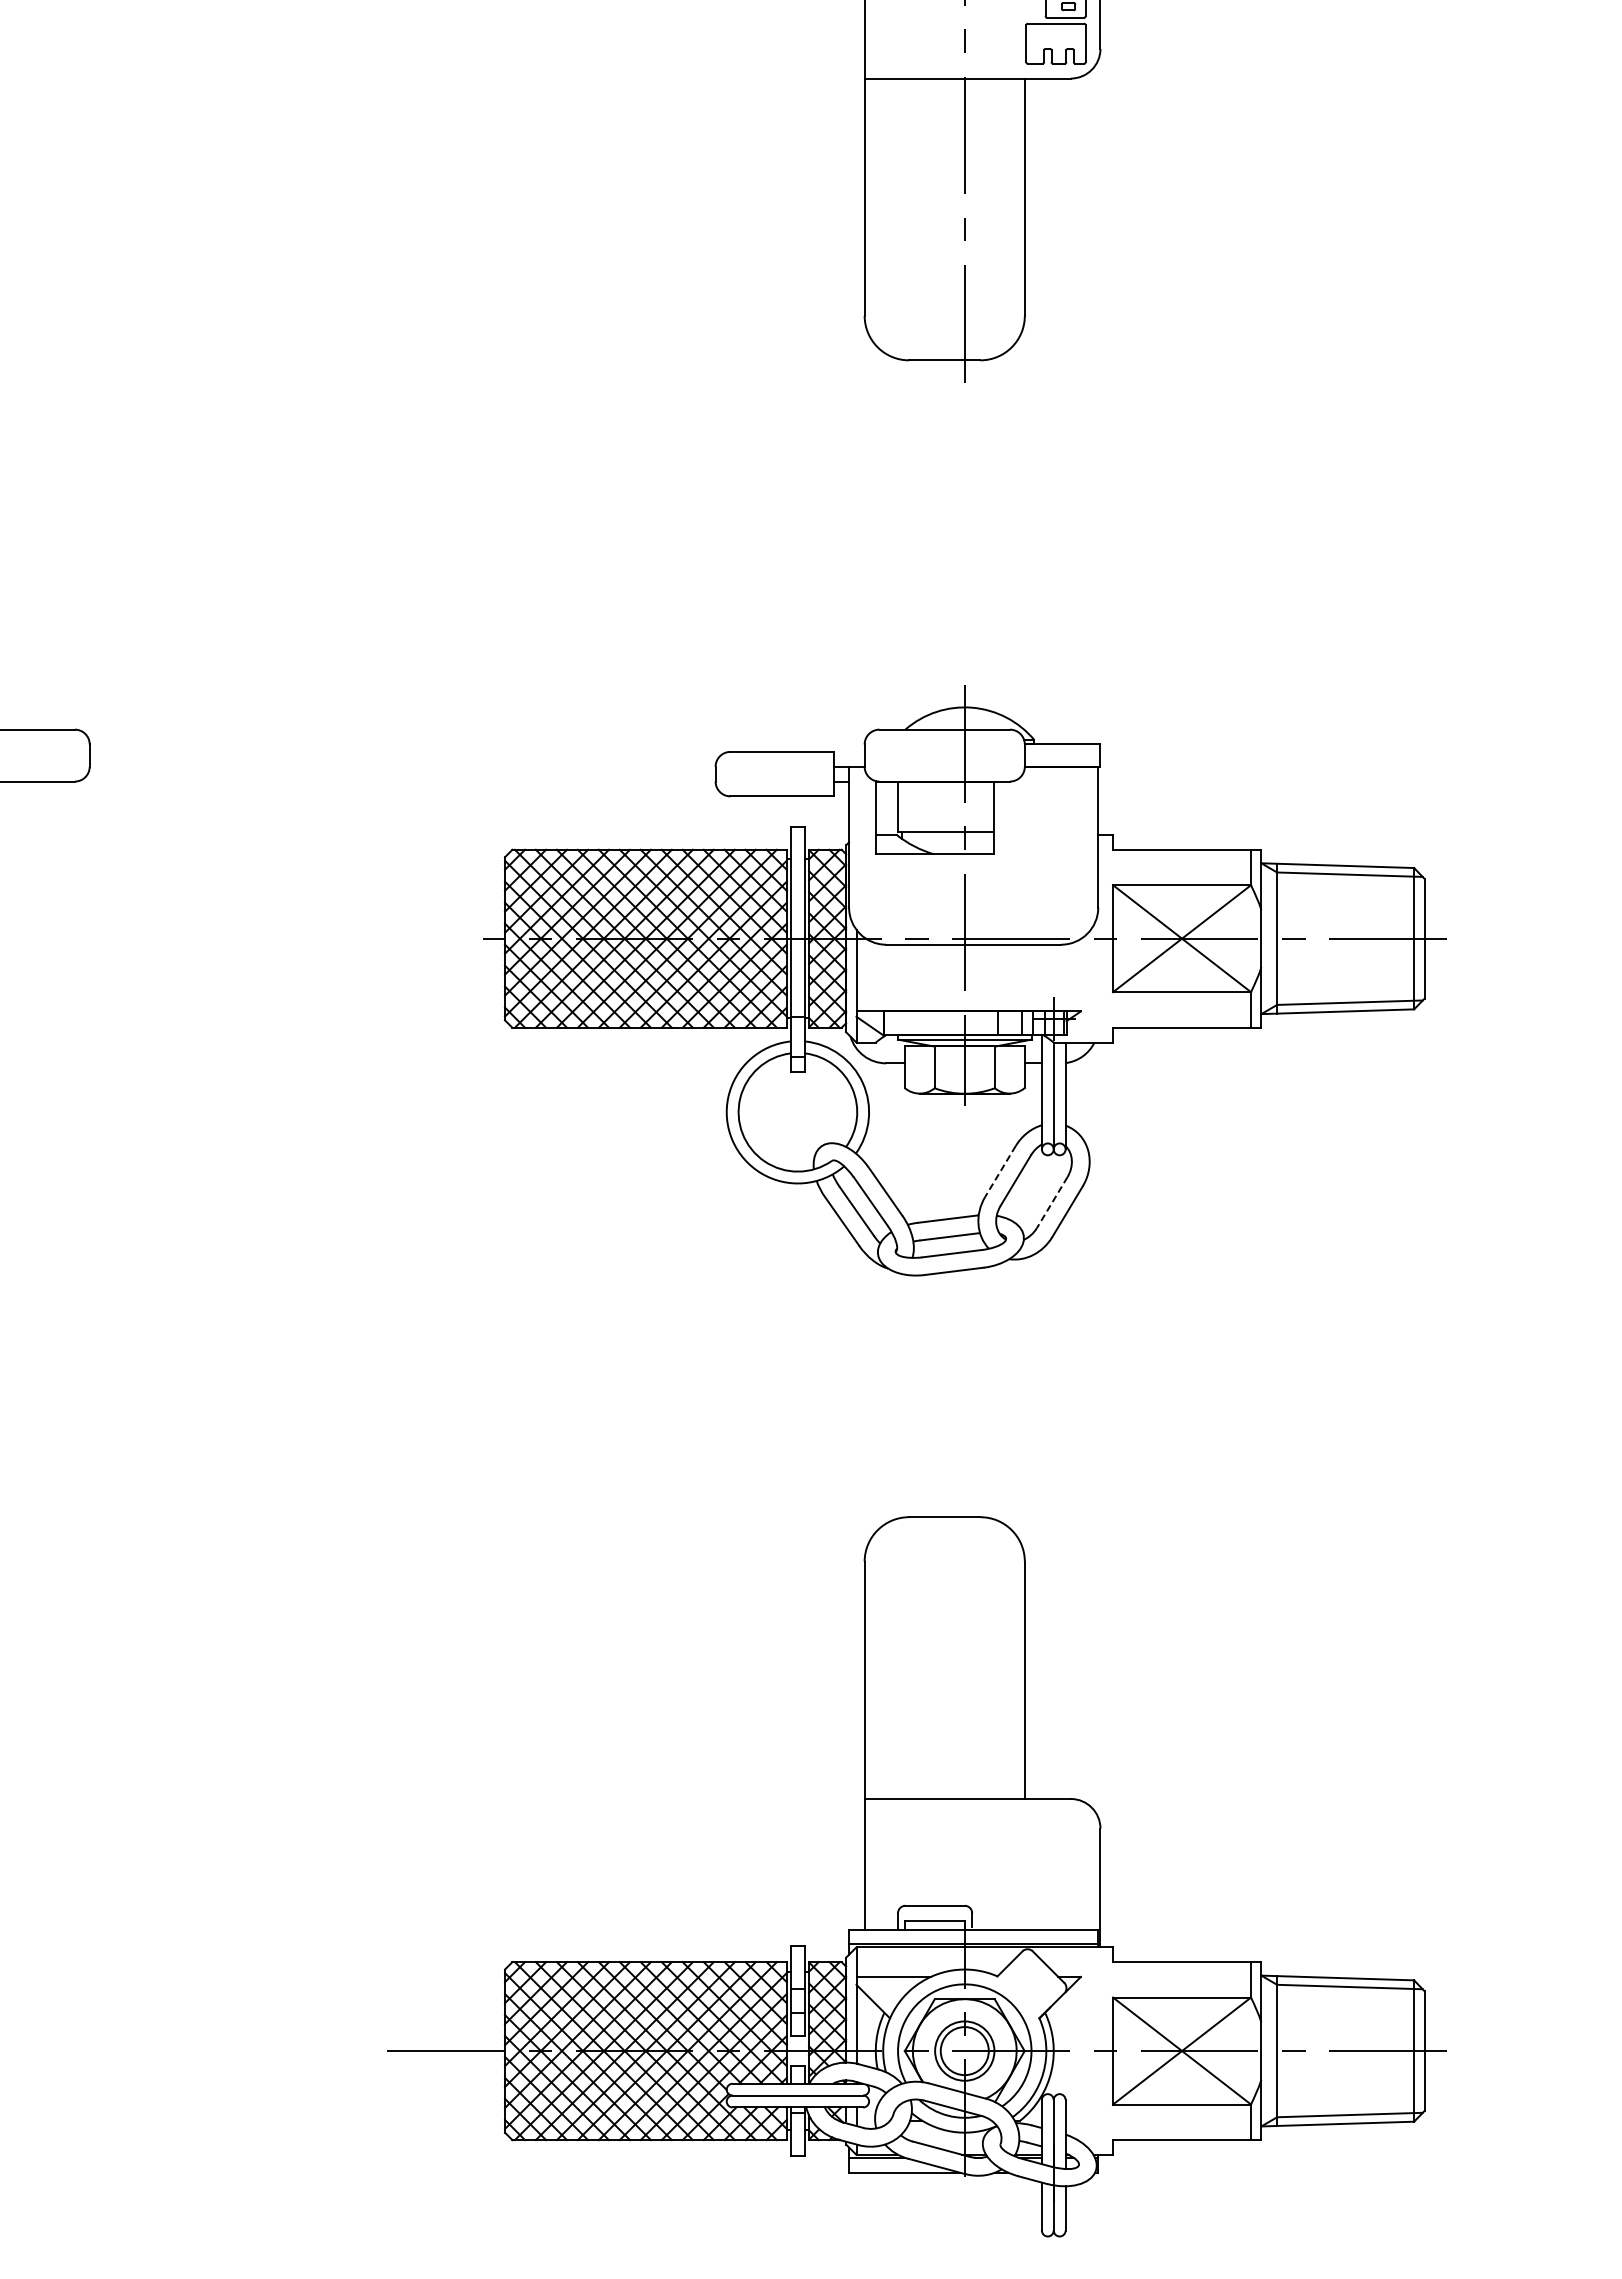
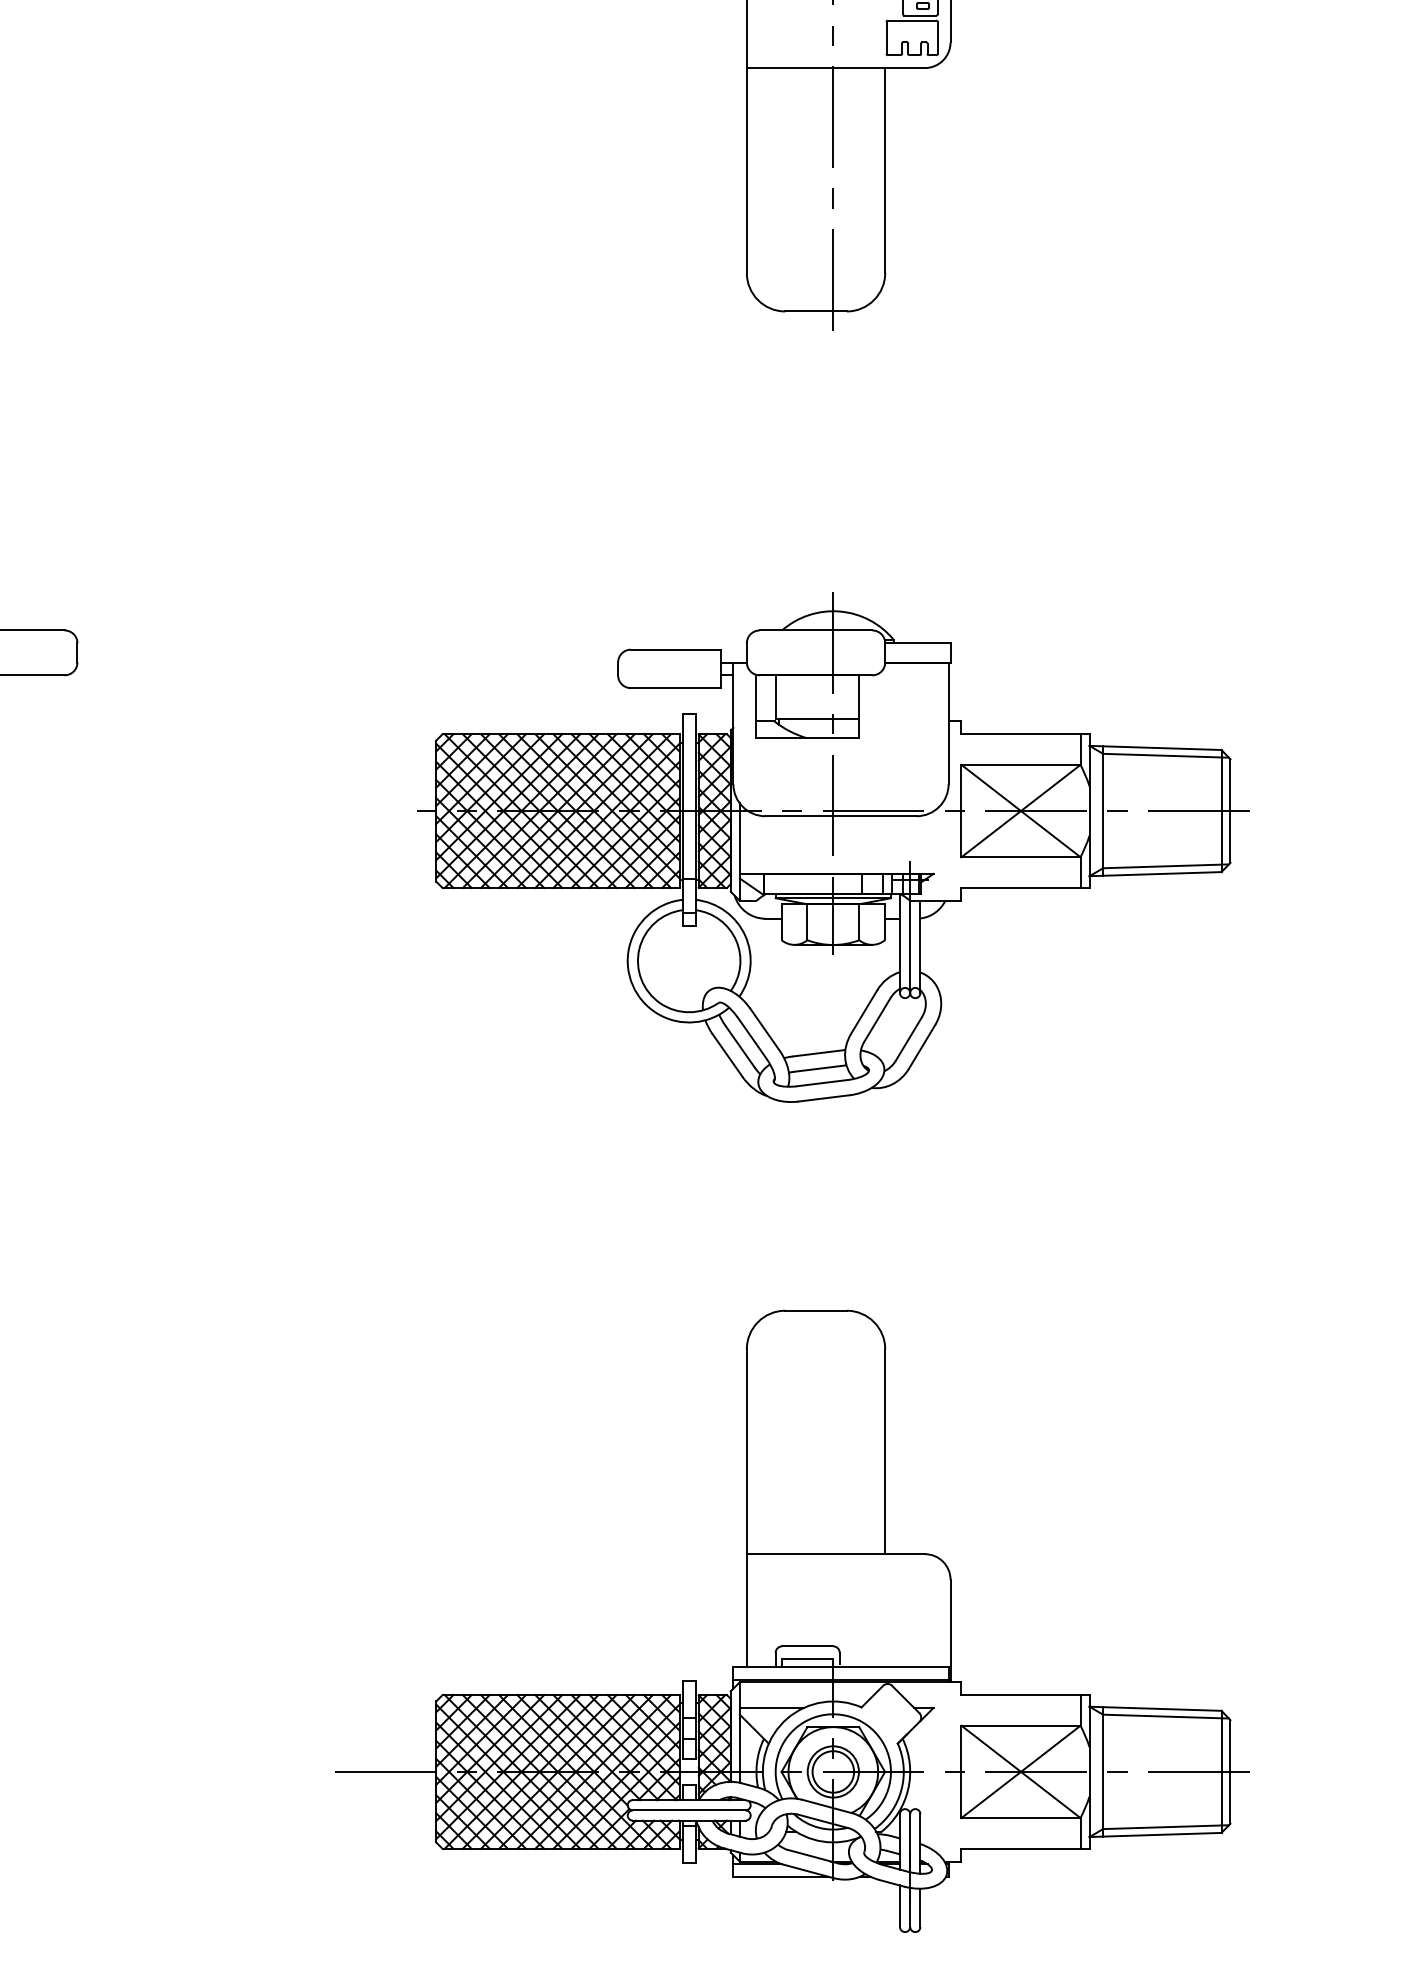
line: (1000, 1171) -> (864, 1012), dashed -> solid
line: (1052, 1202) -> (909, 1038), dashed -> solid

